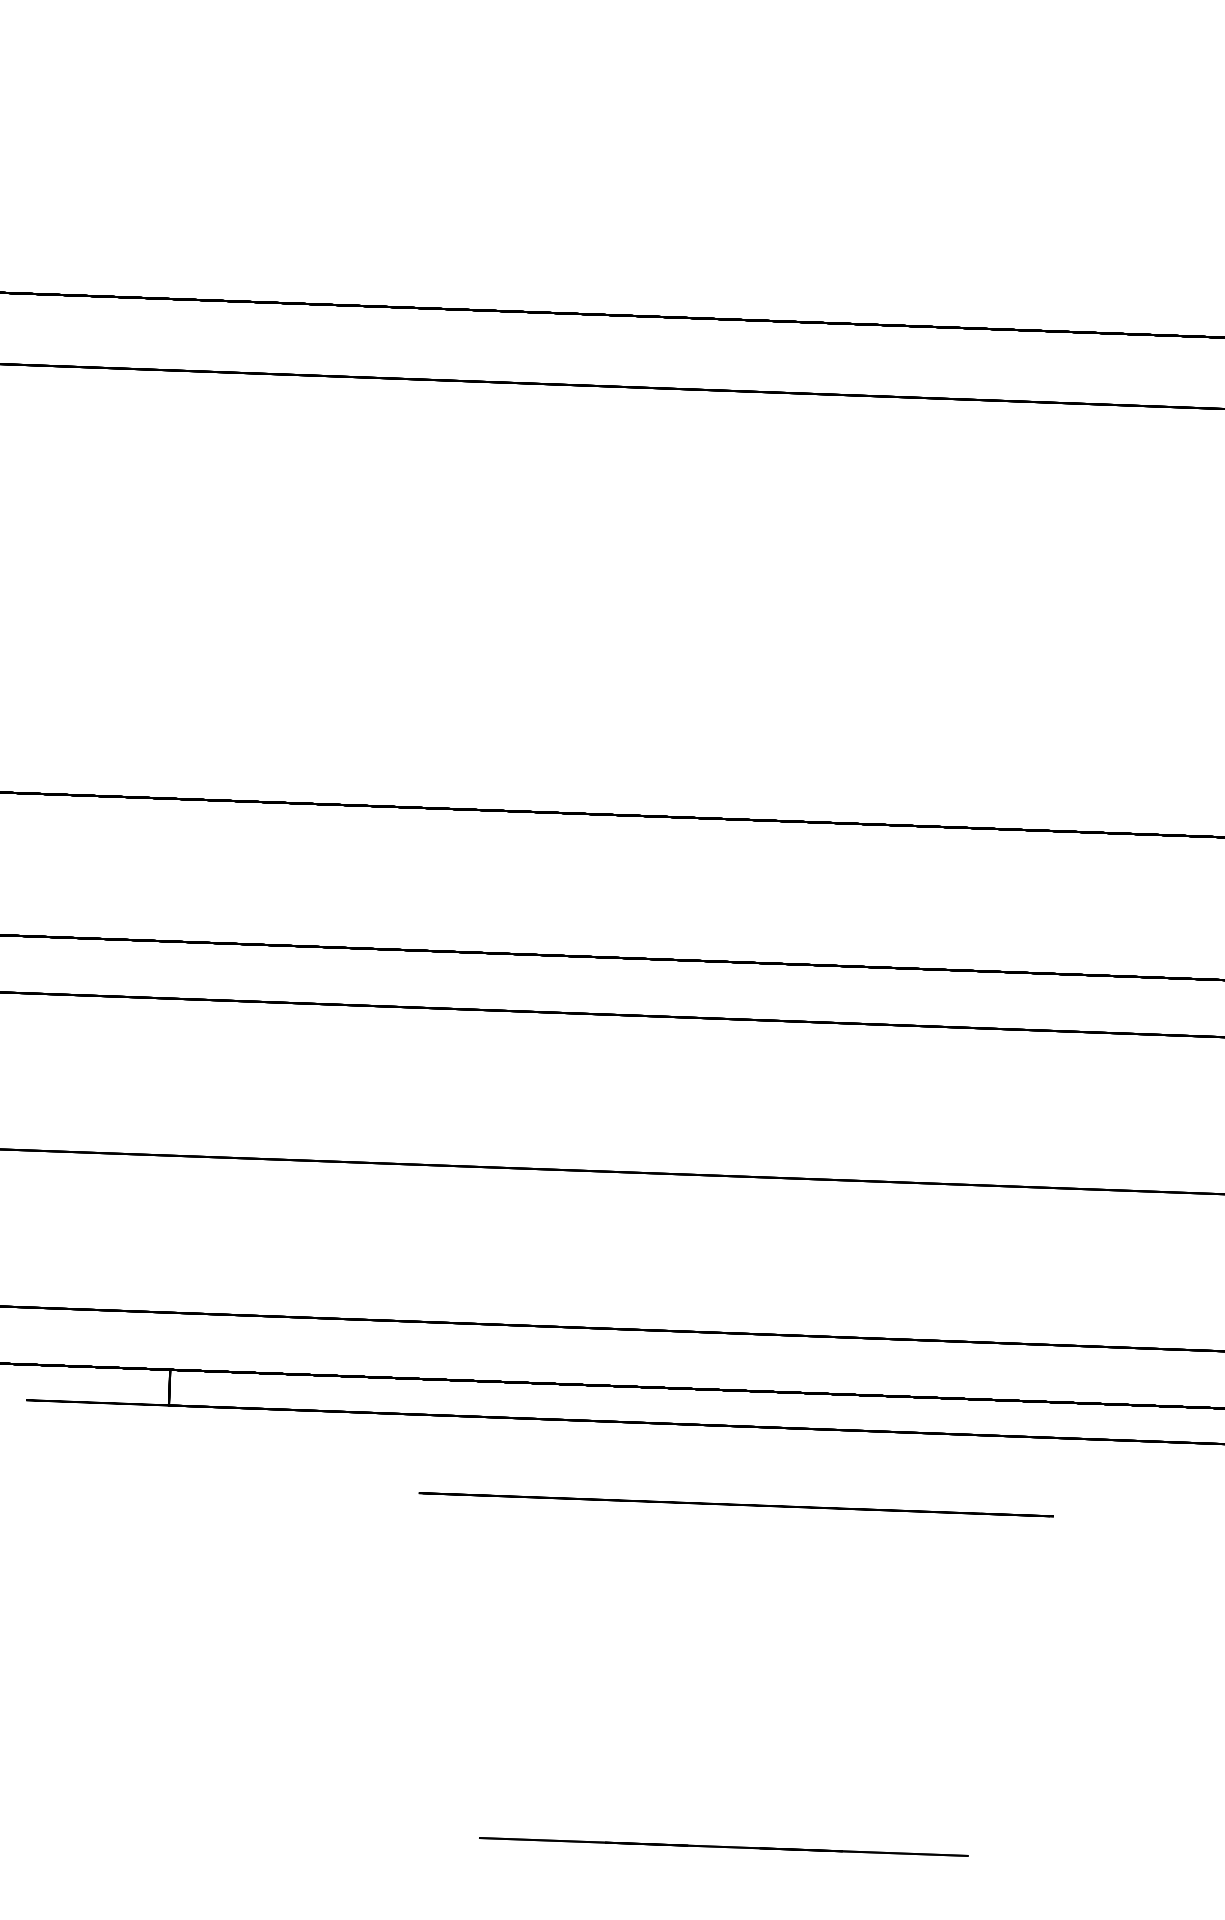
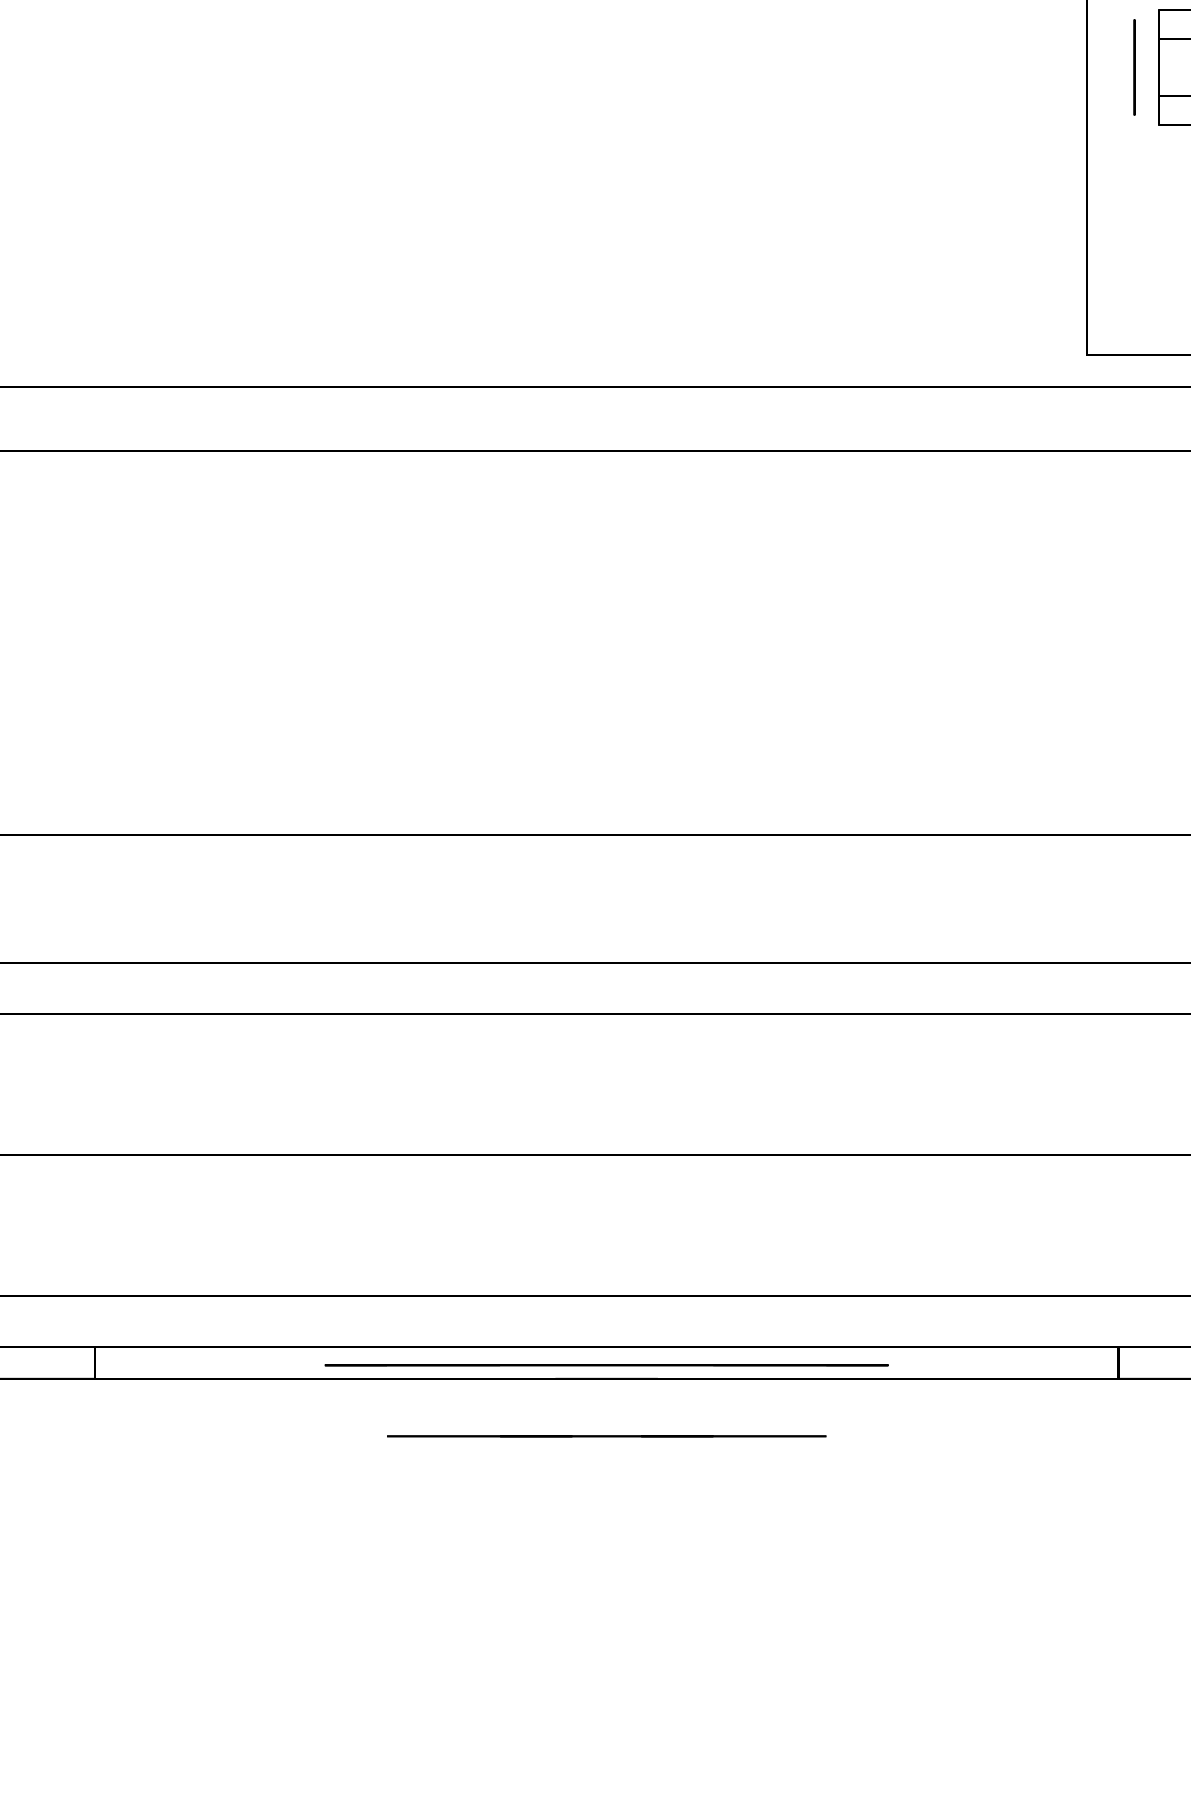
line: (736, 1505) -> (606, 1365), moved
line: (723, 1847) -> (606, 1436), moved

